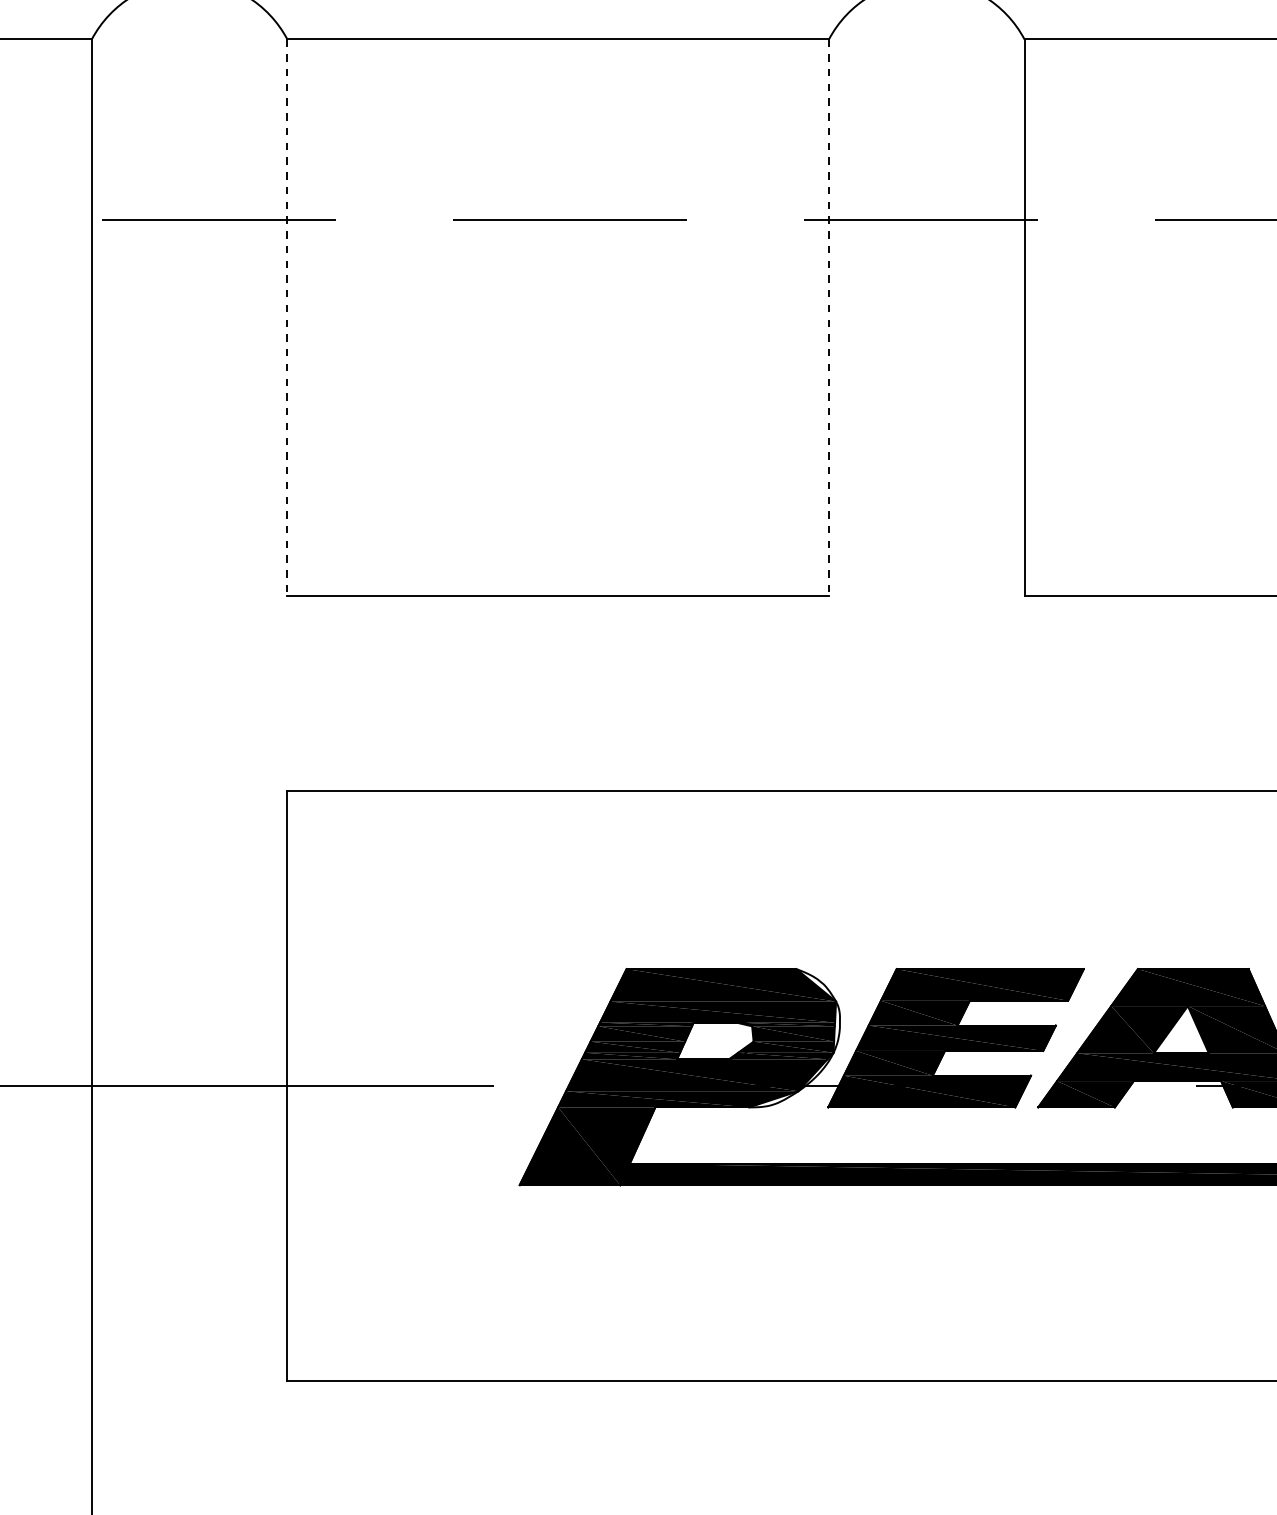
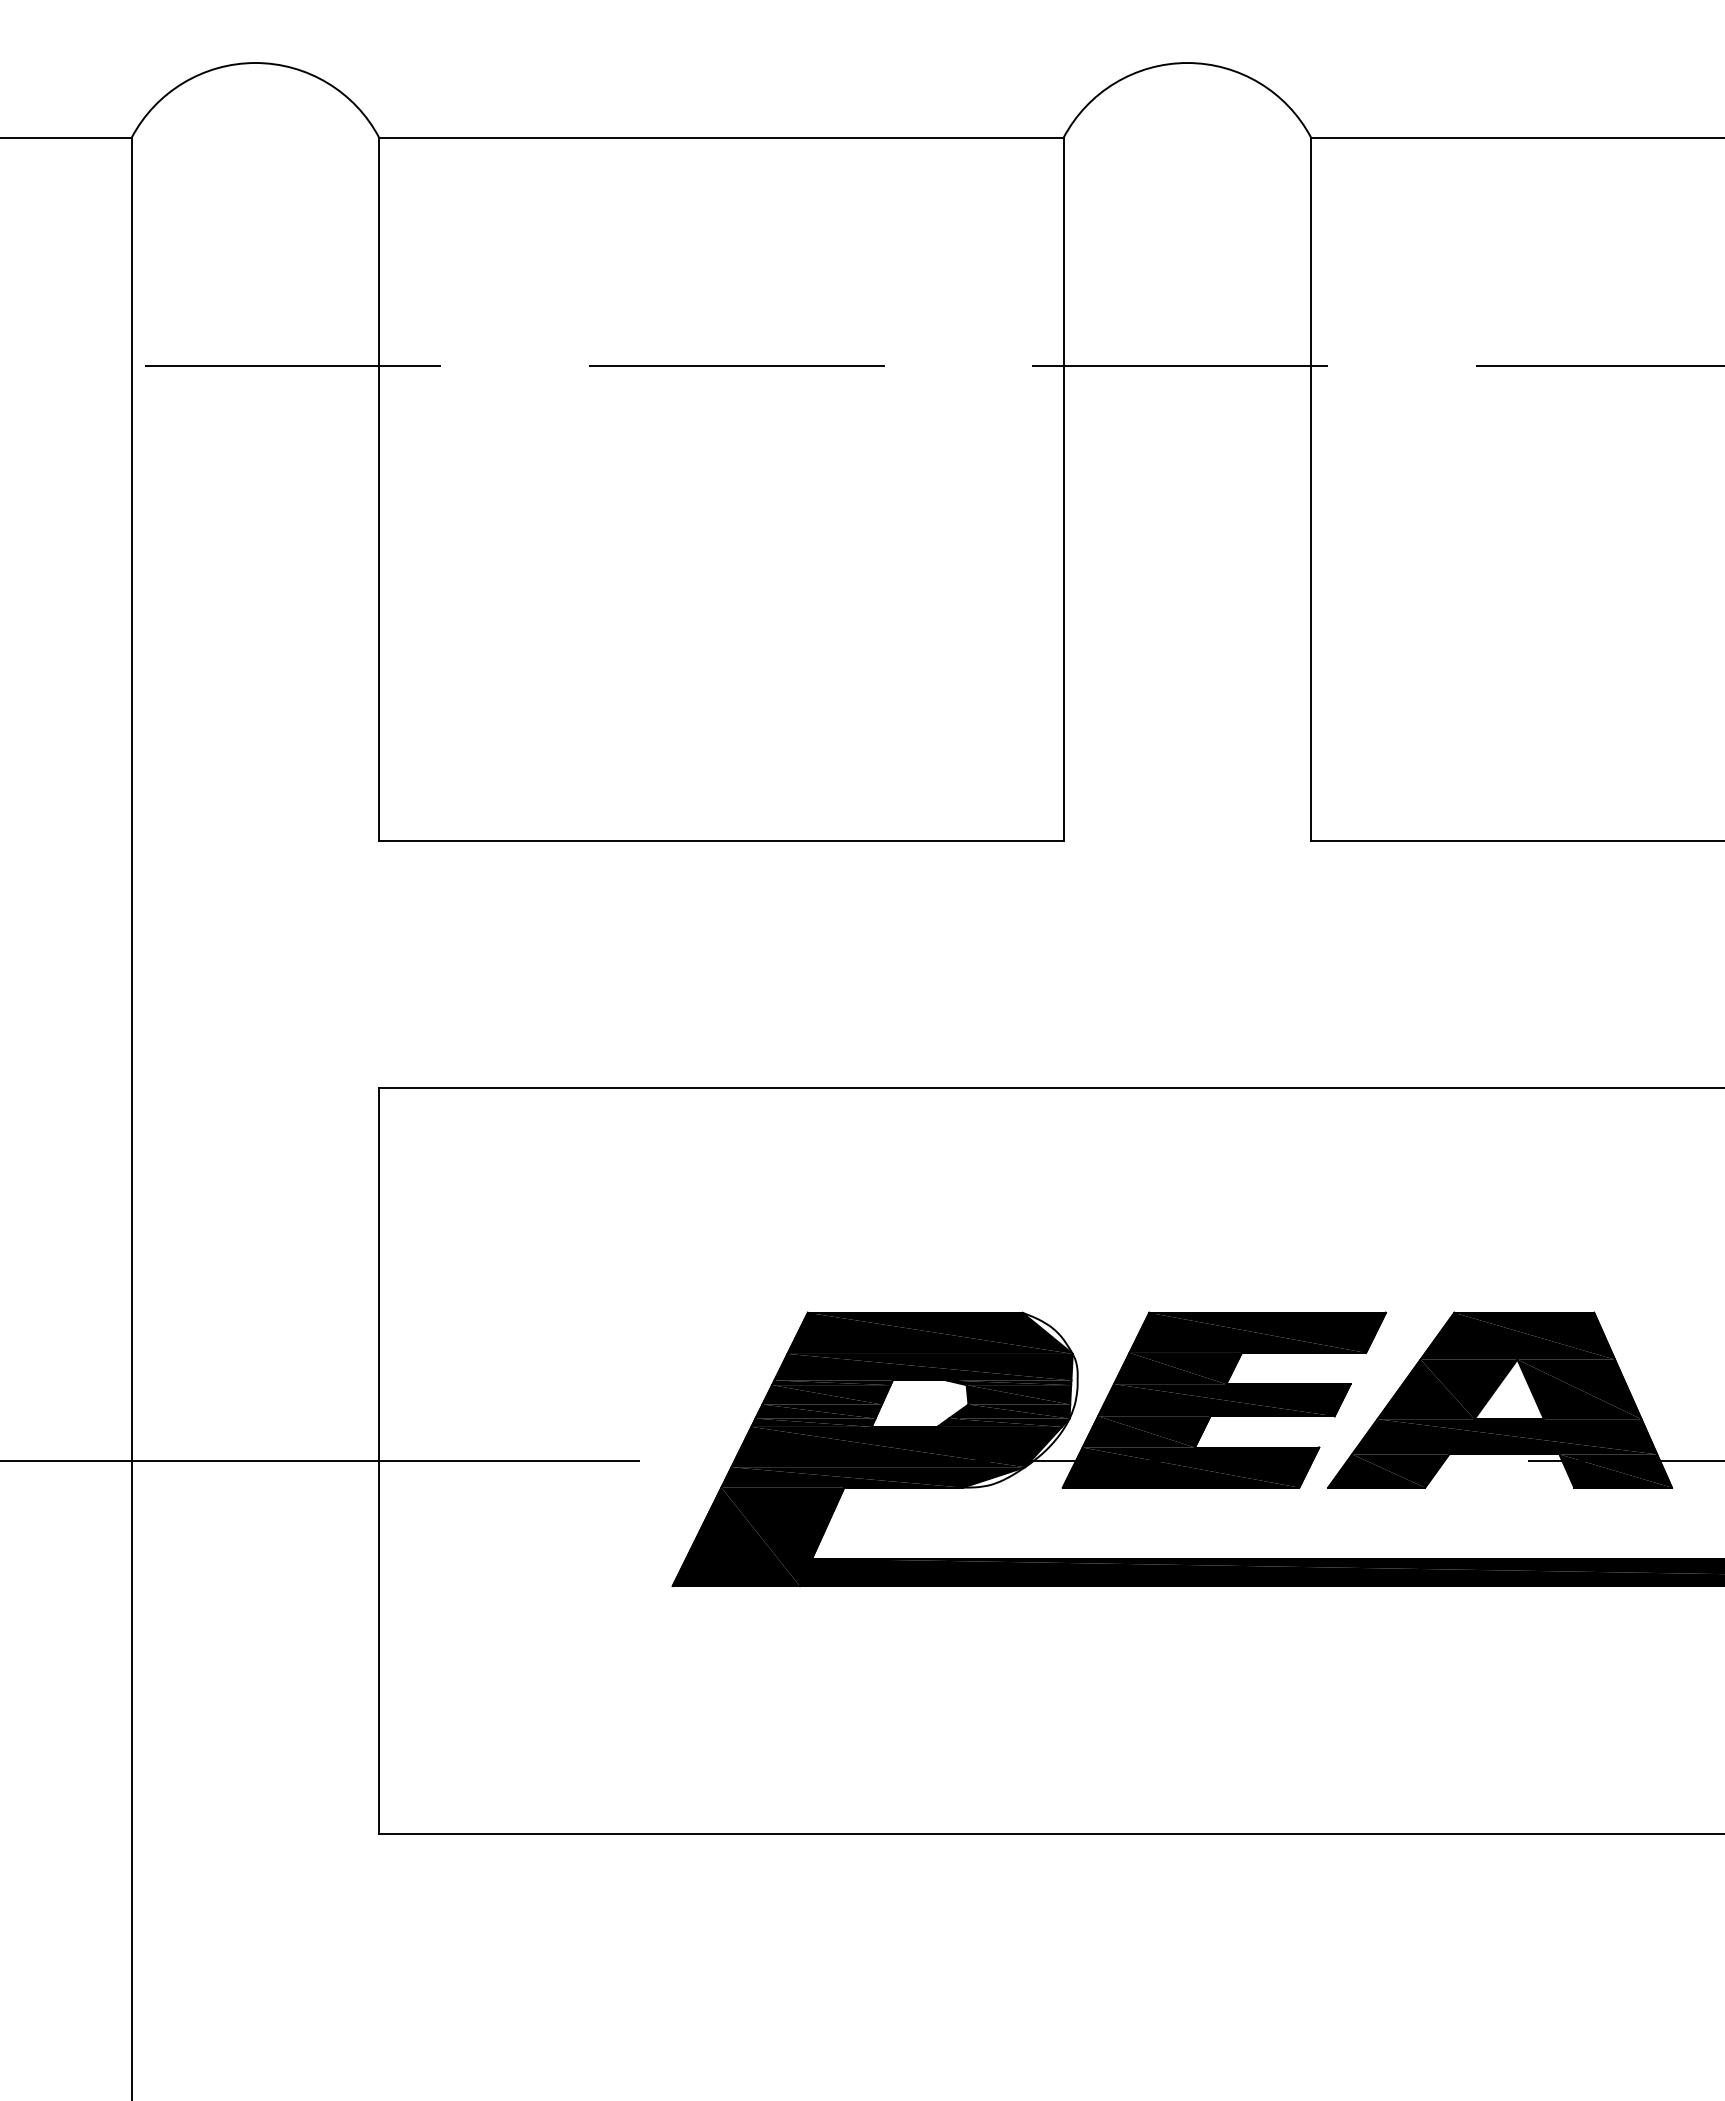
line: (287, 317) -> (379, 489), dashed -> solid
line: (828, 317) -> (1063, 489), dashed -> solid

